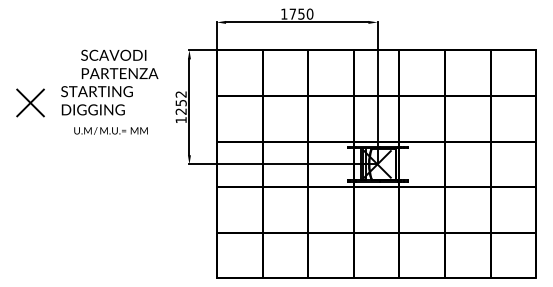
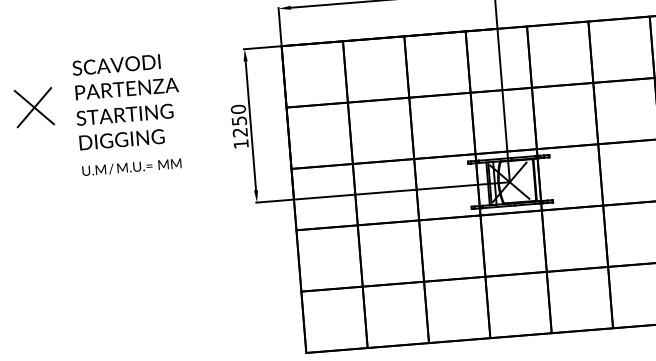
text: (119, 63) -> (125, 75), moved
text: (180, 94) -> (237, 109), 1252 -> 1250
part: (30, 102) -> (34, 107), moved
text: (110, 130) -> (131, 166), moved

